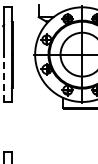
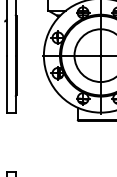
line: (4, 78) -> (7, 84), dashed -> solid

